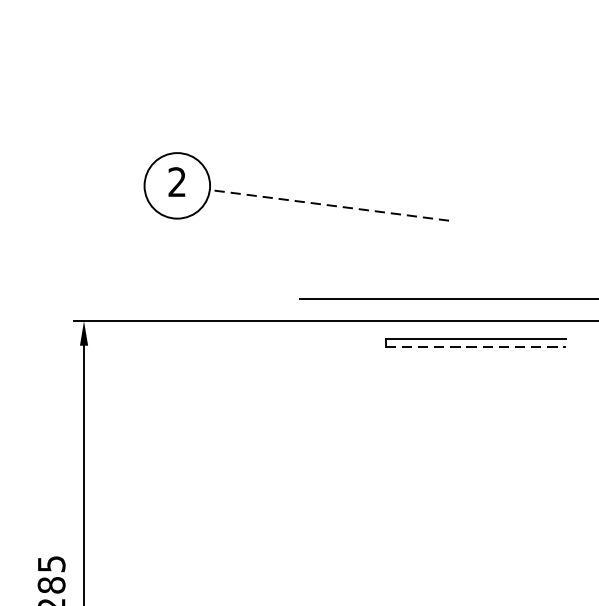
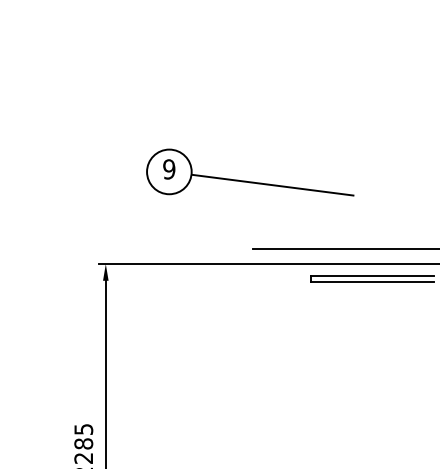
text: (177, 182) -> (169, 169), 2 -> 9
line: (328, 205) -> (272, 185), dashed -> solid
line: (477, 346) -> (373, 281), dashed -> solid

